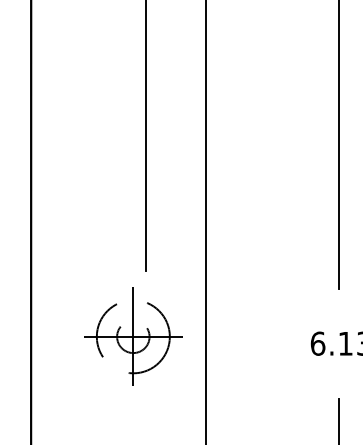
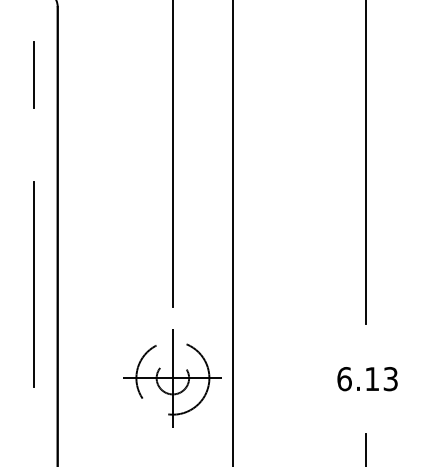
line: (6, 40) -> (33, 75), added
line: (6, 249) -> (33, 284), added
part: (132, 337) -> (172, 378), moved

